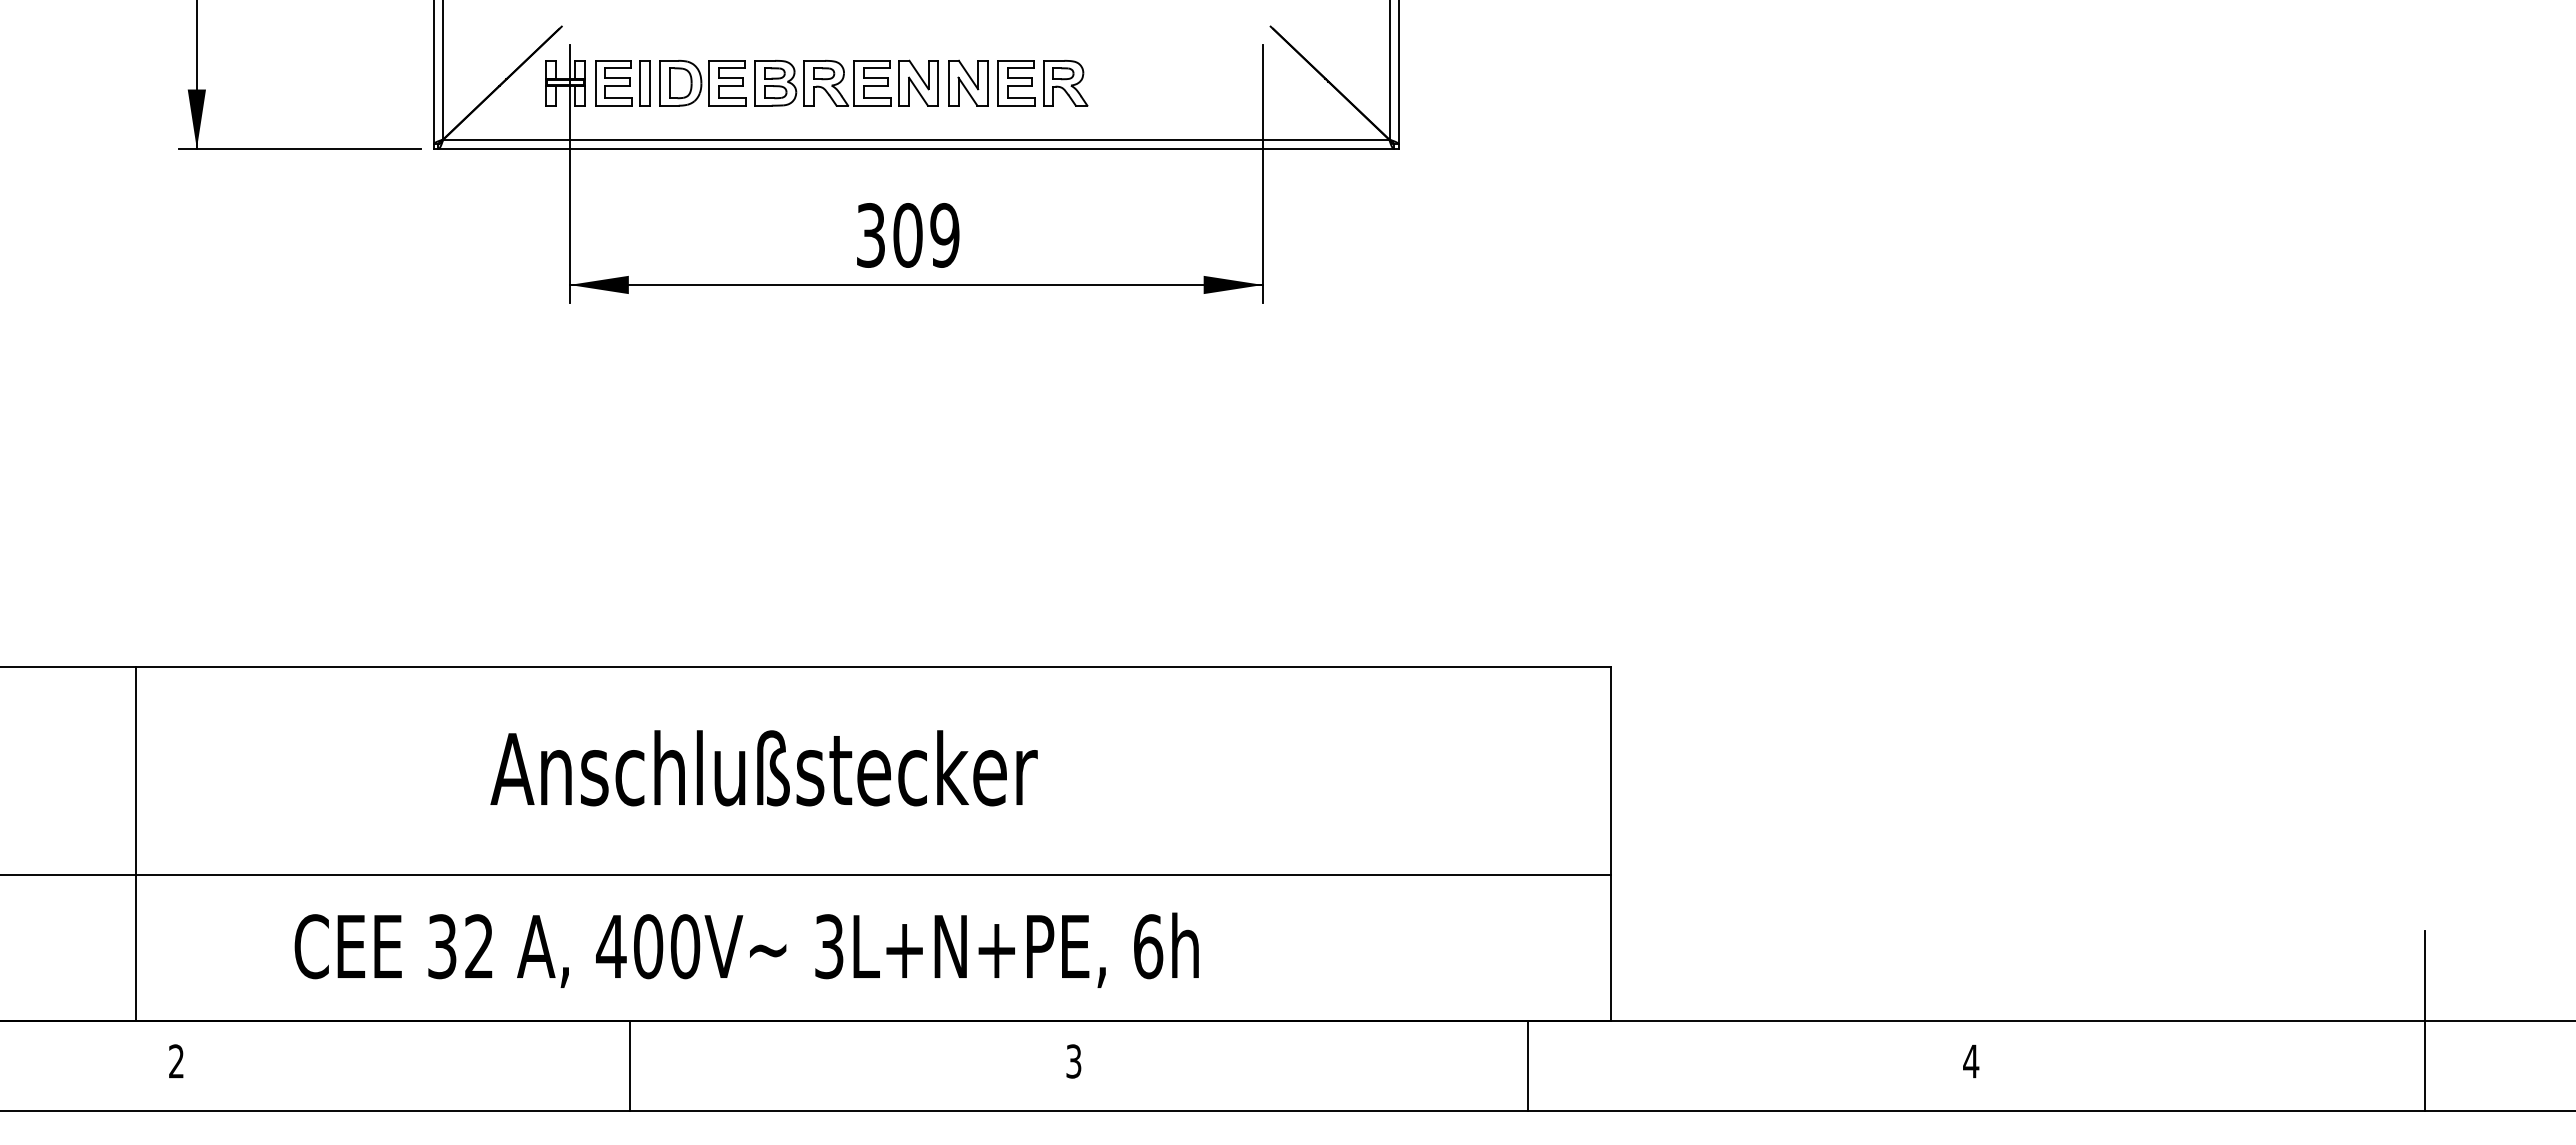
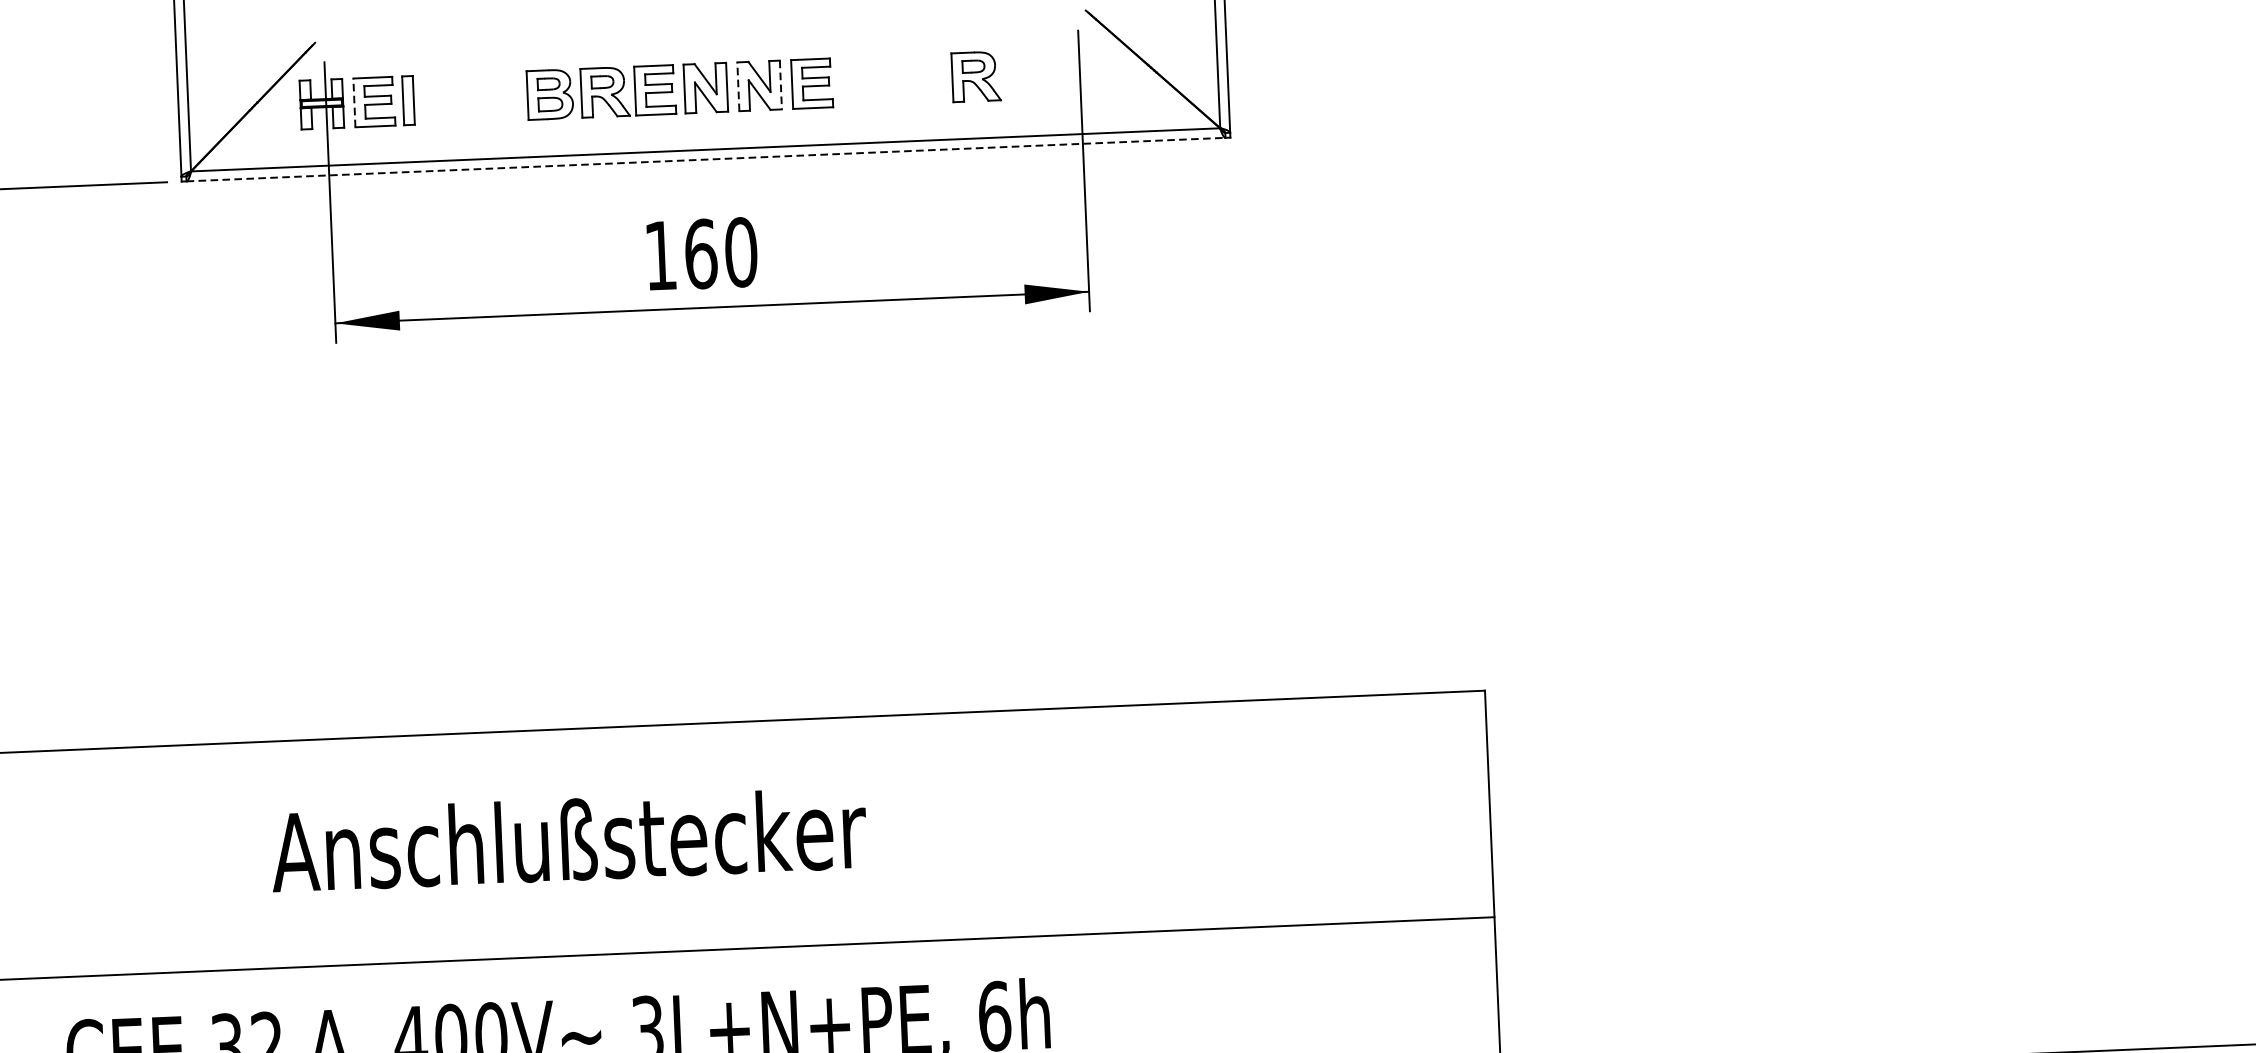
line: (595, 82) -> (354, 102), solid -> dashed
part: (702, 82) -> (470, 97), removed
line: (948, 82) -> (738, 85), solid -> dashed
line: (987, 83) -> (780, 85), solid -> dashed
part: (1065, 83) -> (976, 77), moved
line: (916, 148) -> (706, 159), solid -> dashed
text: (908, 235) -> (701, 254), 309 -> 160

